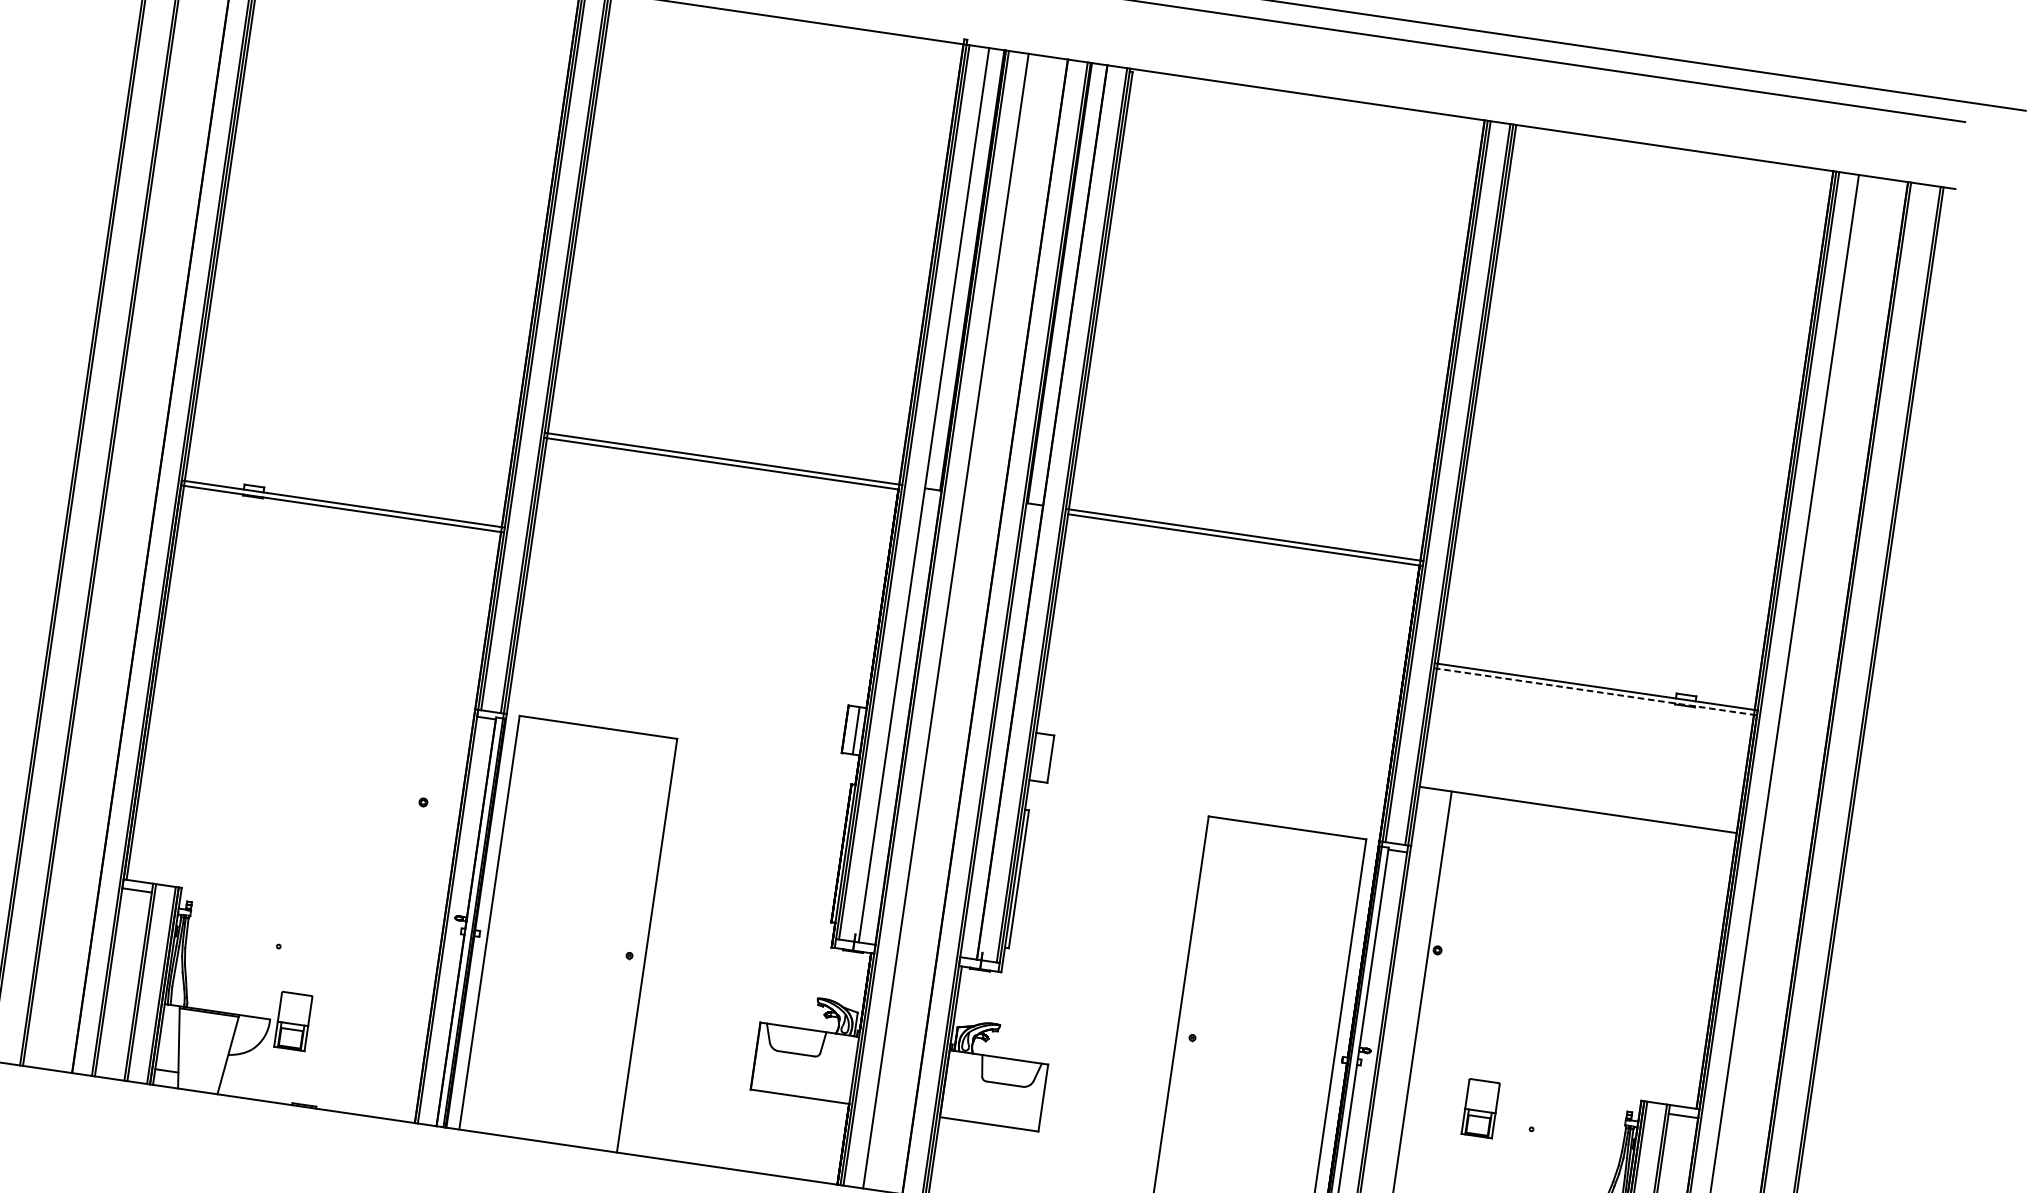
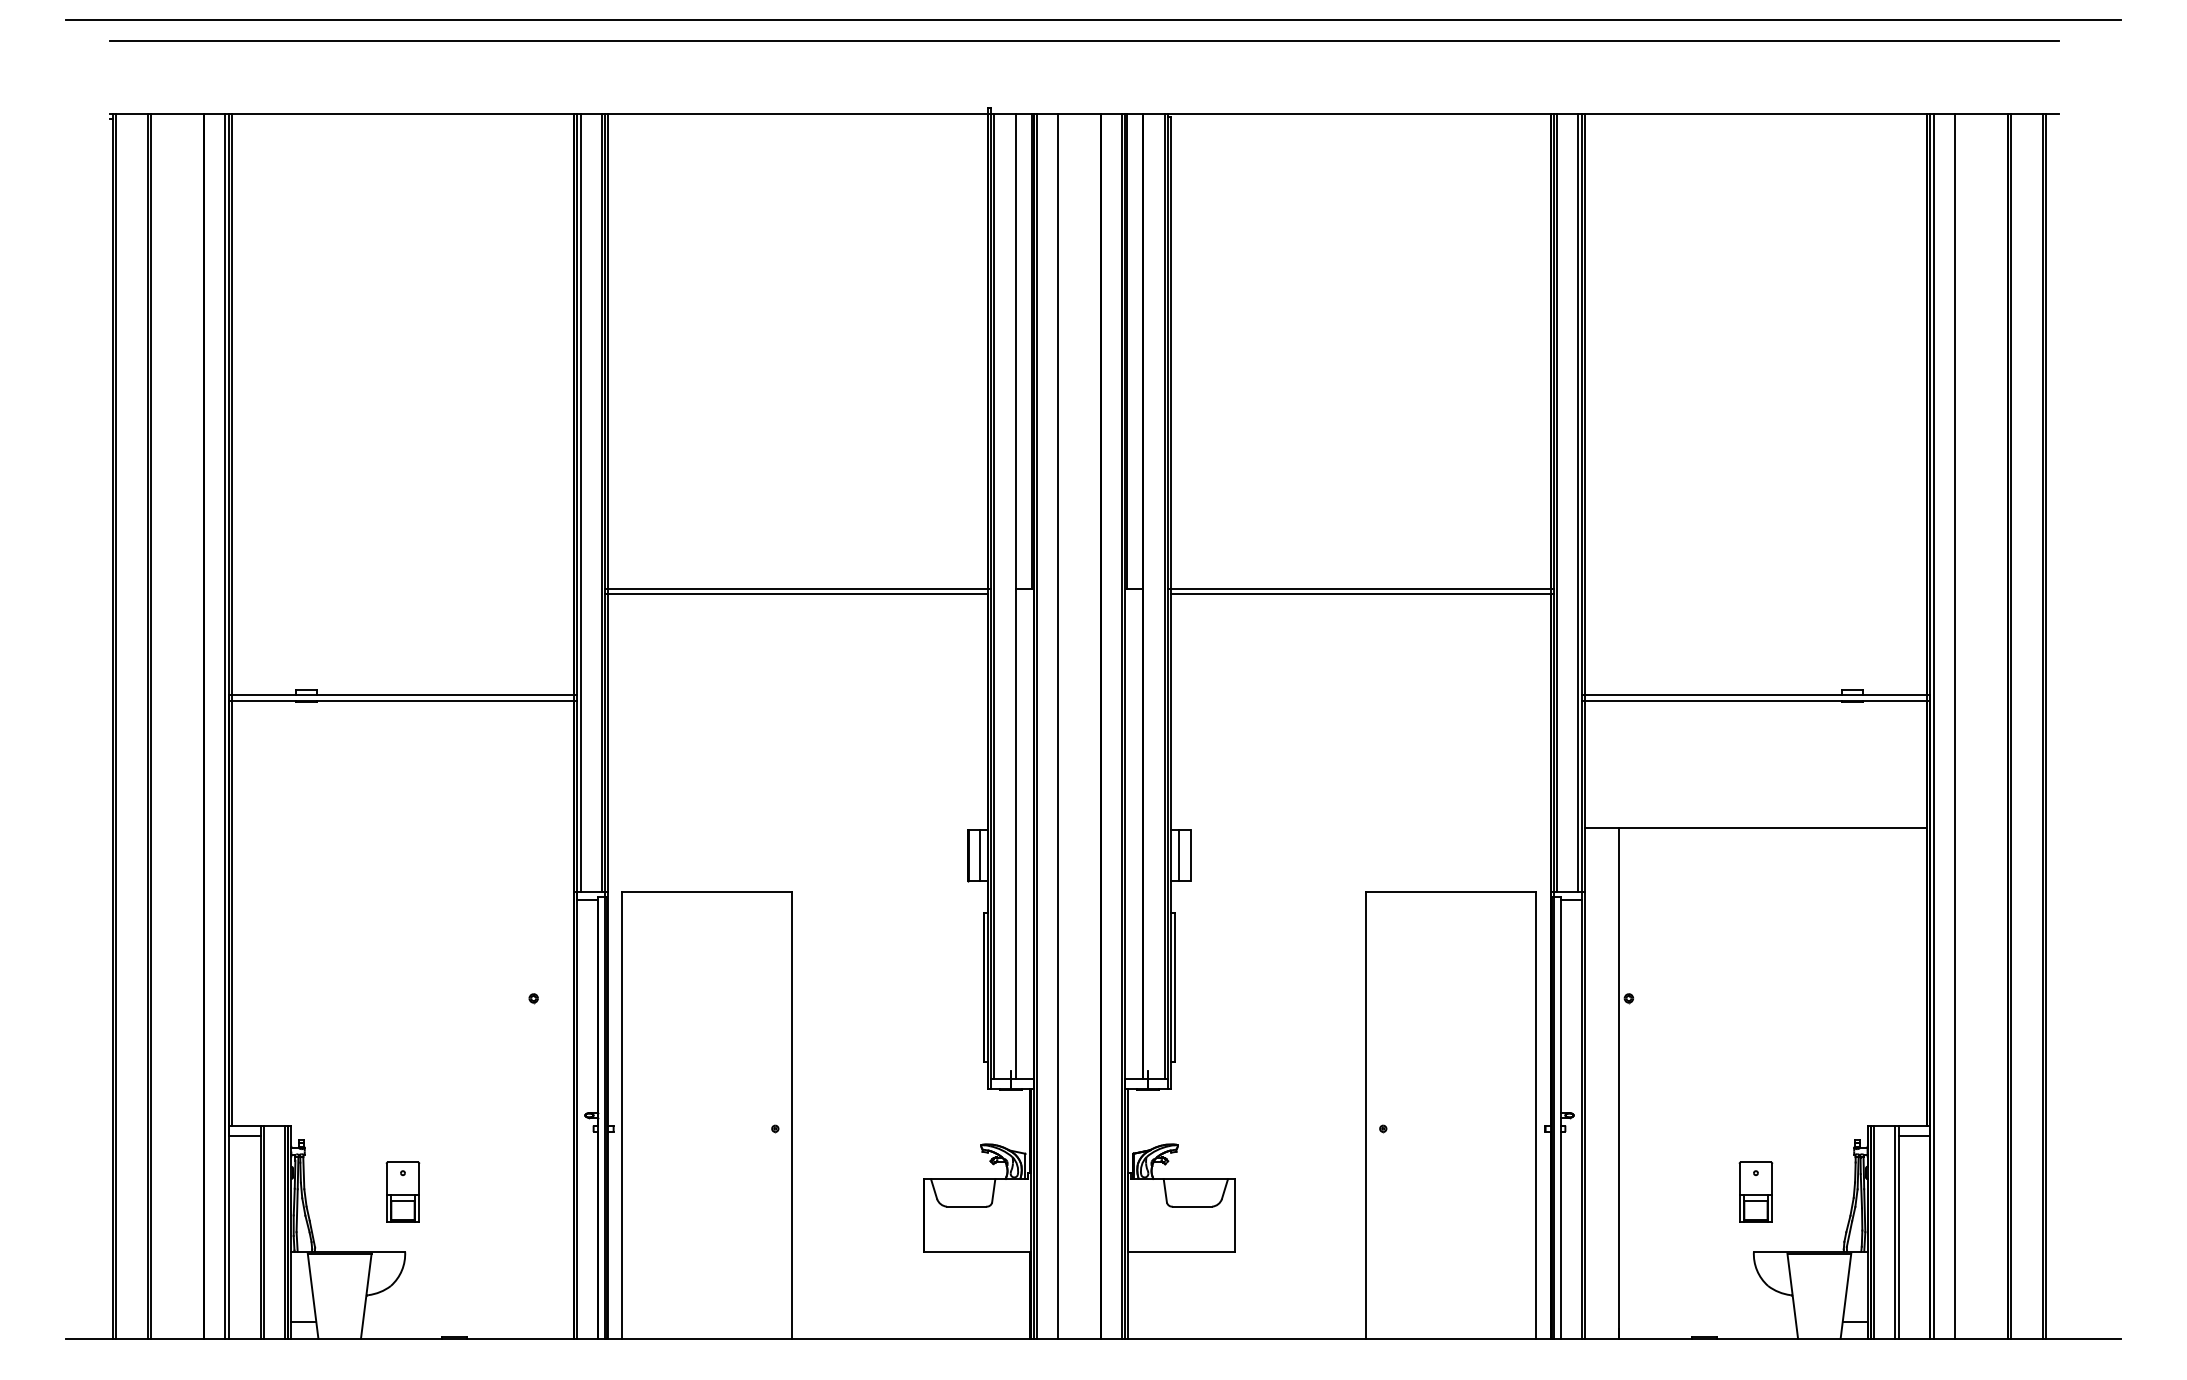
line: (1595, 691) -> (1756, 700), dashed -> solid
line: (1039, 757) -> (1178, 855), added
part: (292, 1020) -> (402, 1191), moved
part: (1480, 1107) -> (1755, 1191), moved

